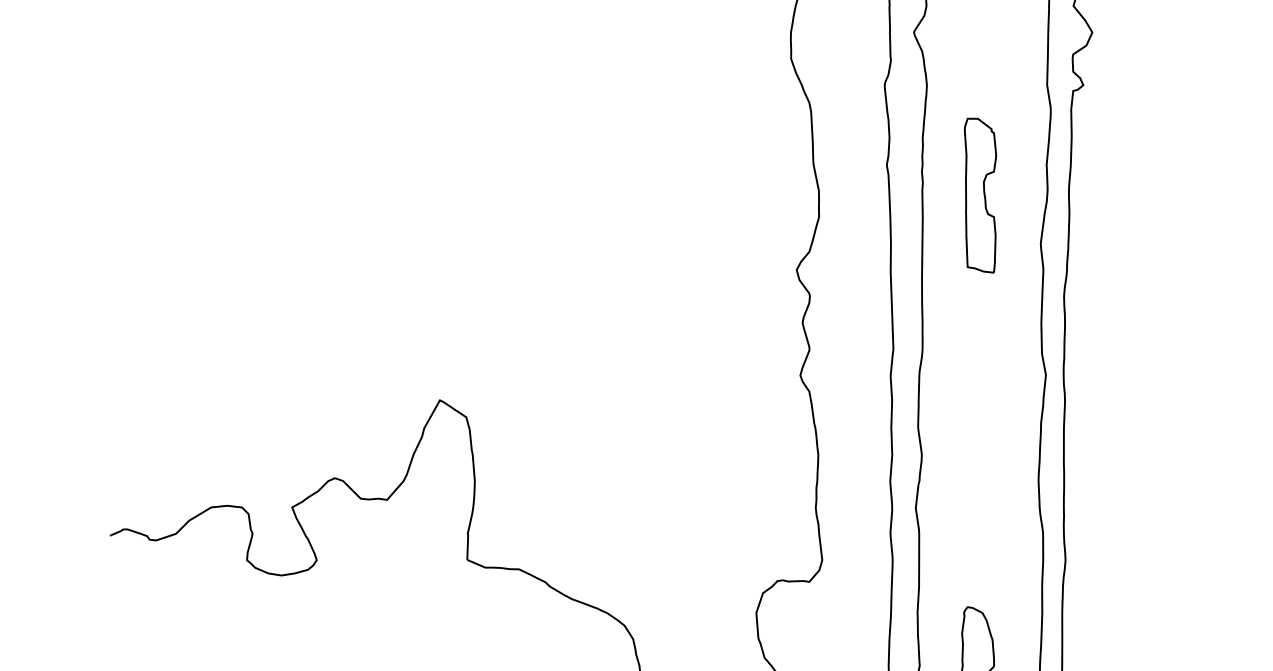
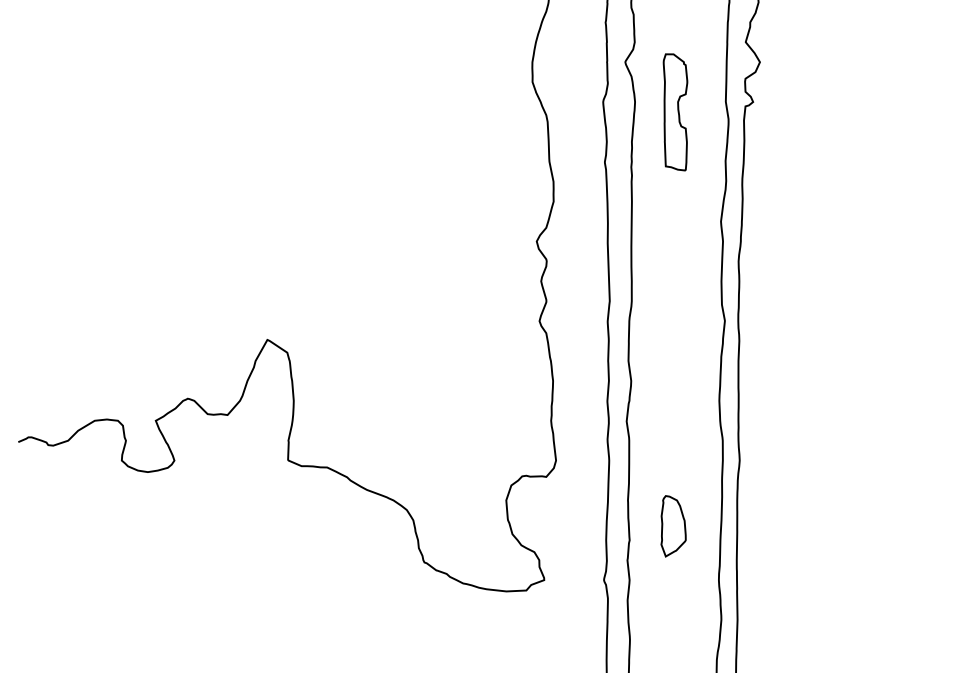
part: (980, 195) -> (675, 112), moved

